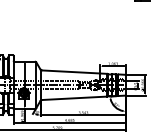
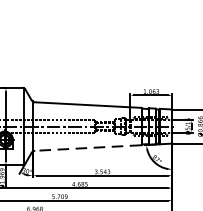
line: (74, 98) -> (87, 148), solid -> dashed

